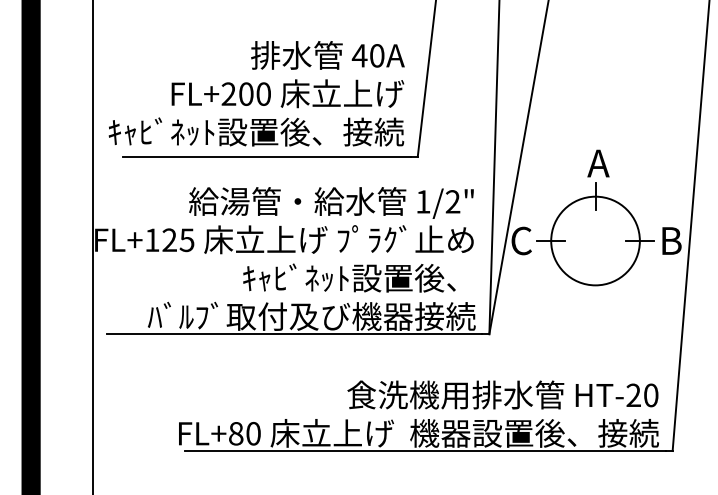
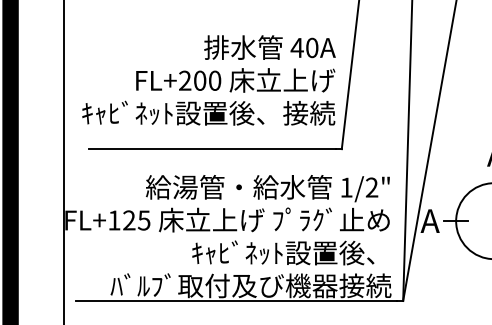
text: (256, 93) -> (208, 80), moved
text: (520, 240) -> (429, 220), C -> A

